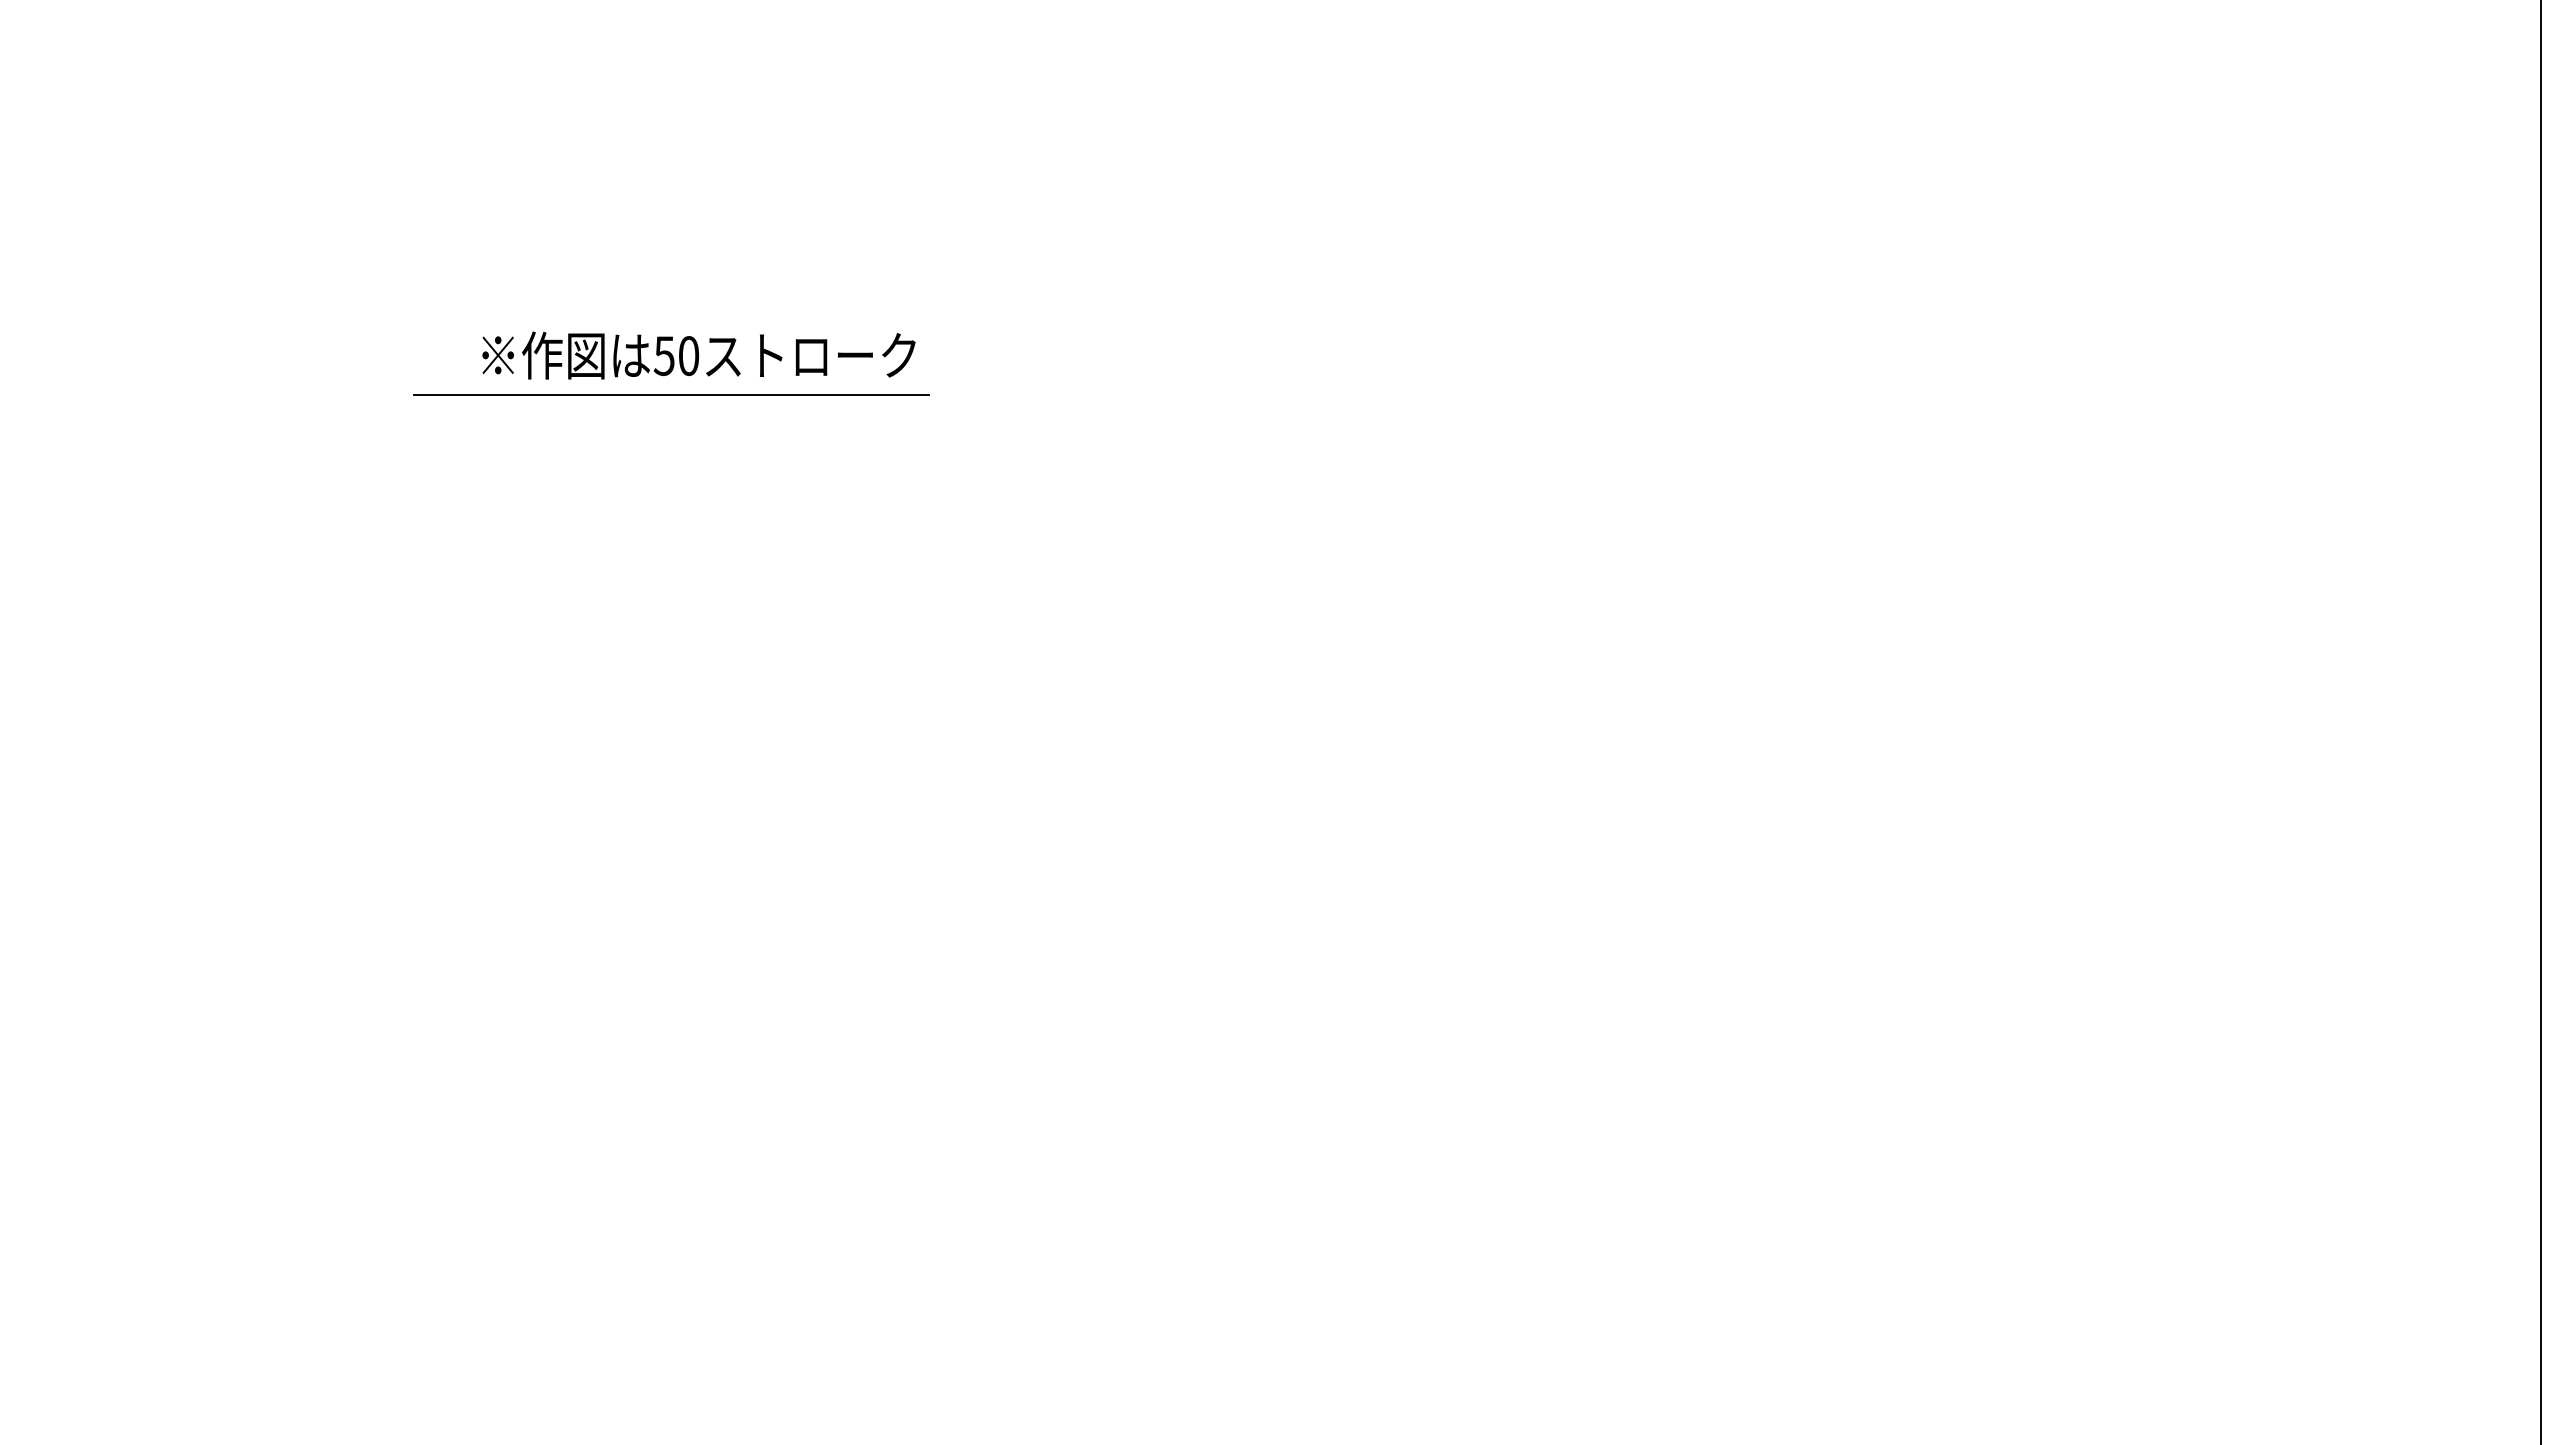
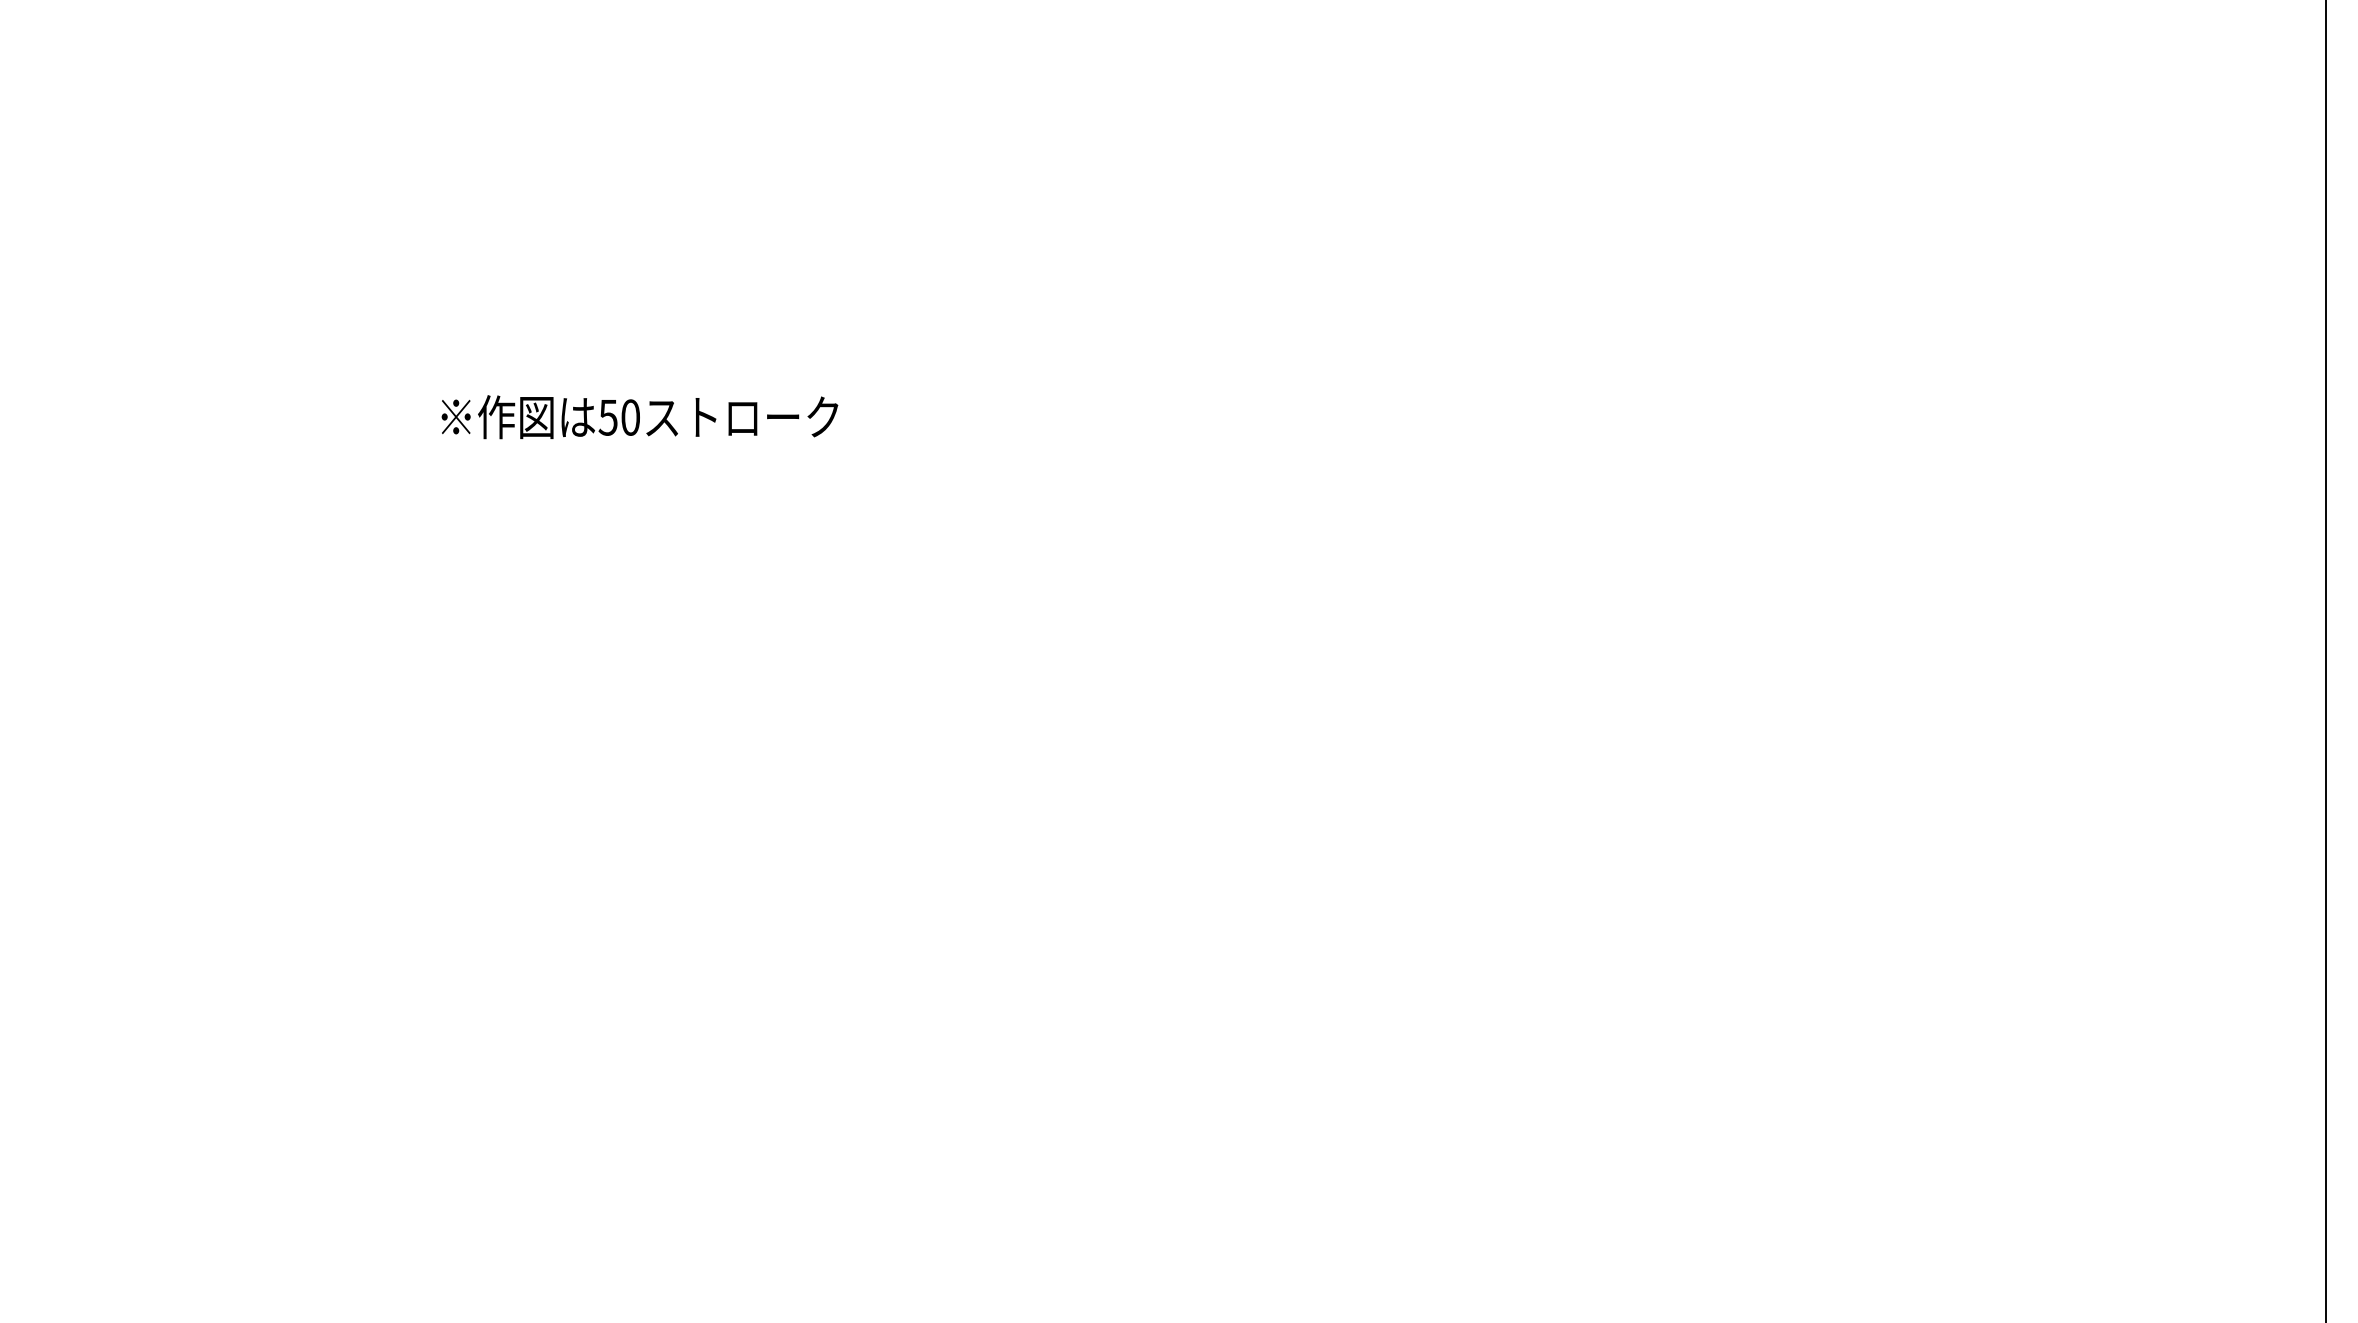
text: (698, 355) -> (639, 417), moved
line: (671, 394) -> (614, 361), removed

